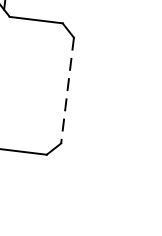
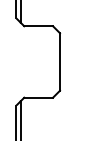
line: (68, 89) -> (60, 61), dashed -> solid

